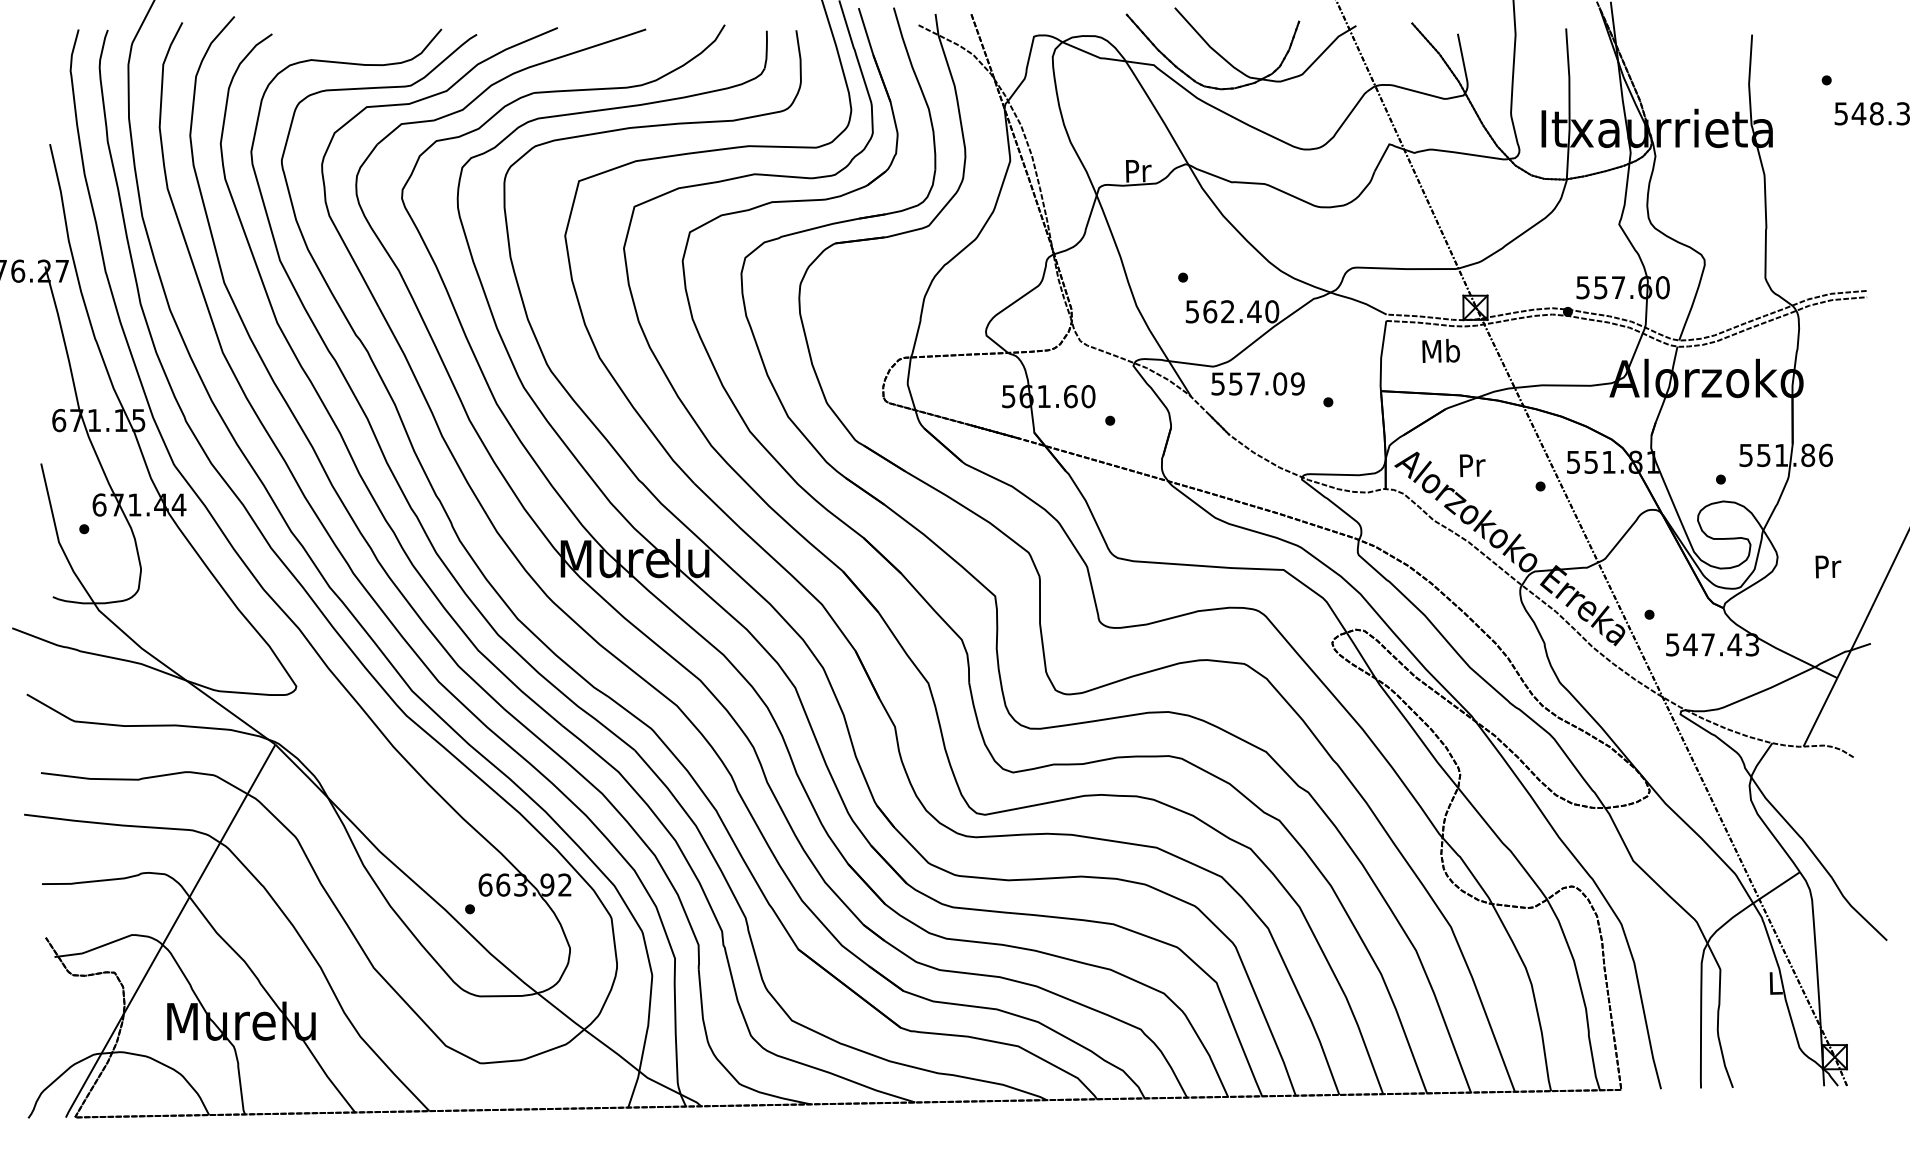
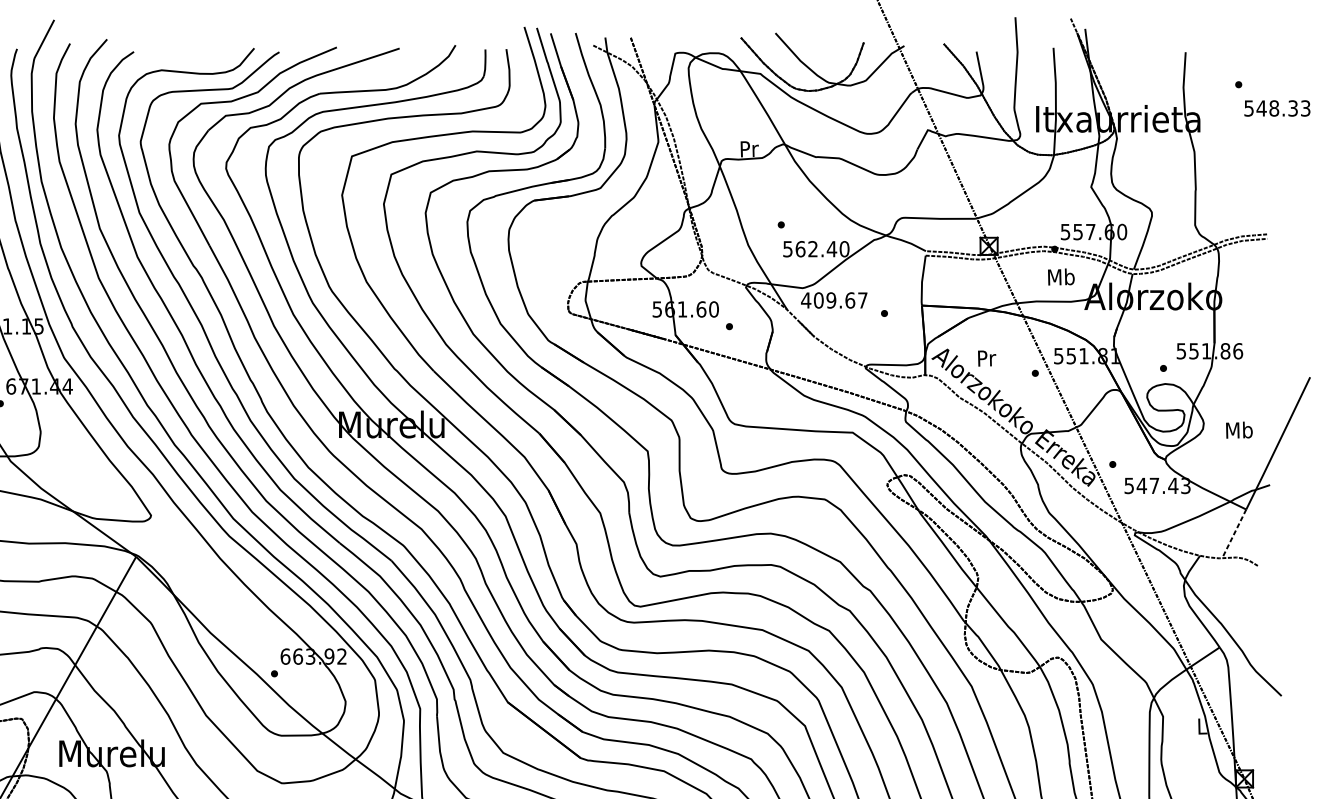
text: (1440, 350) -> (1060, 276), moved
text: (1257, 383) -> (834, 300), 557.09 -> 409.67
text: (1827, 566) -> (1239, 430), Pr -> Mb
line: (1820, 712) -> (1234, 533), solid -> dashed

